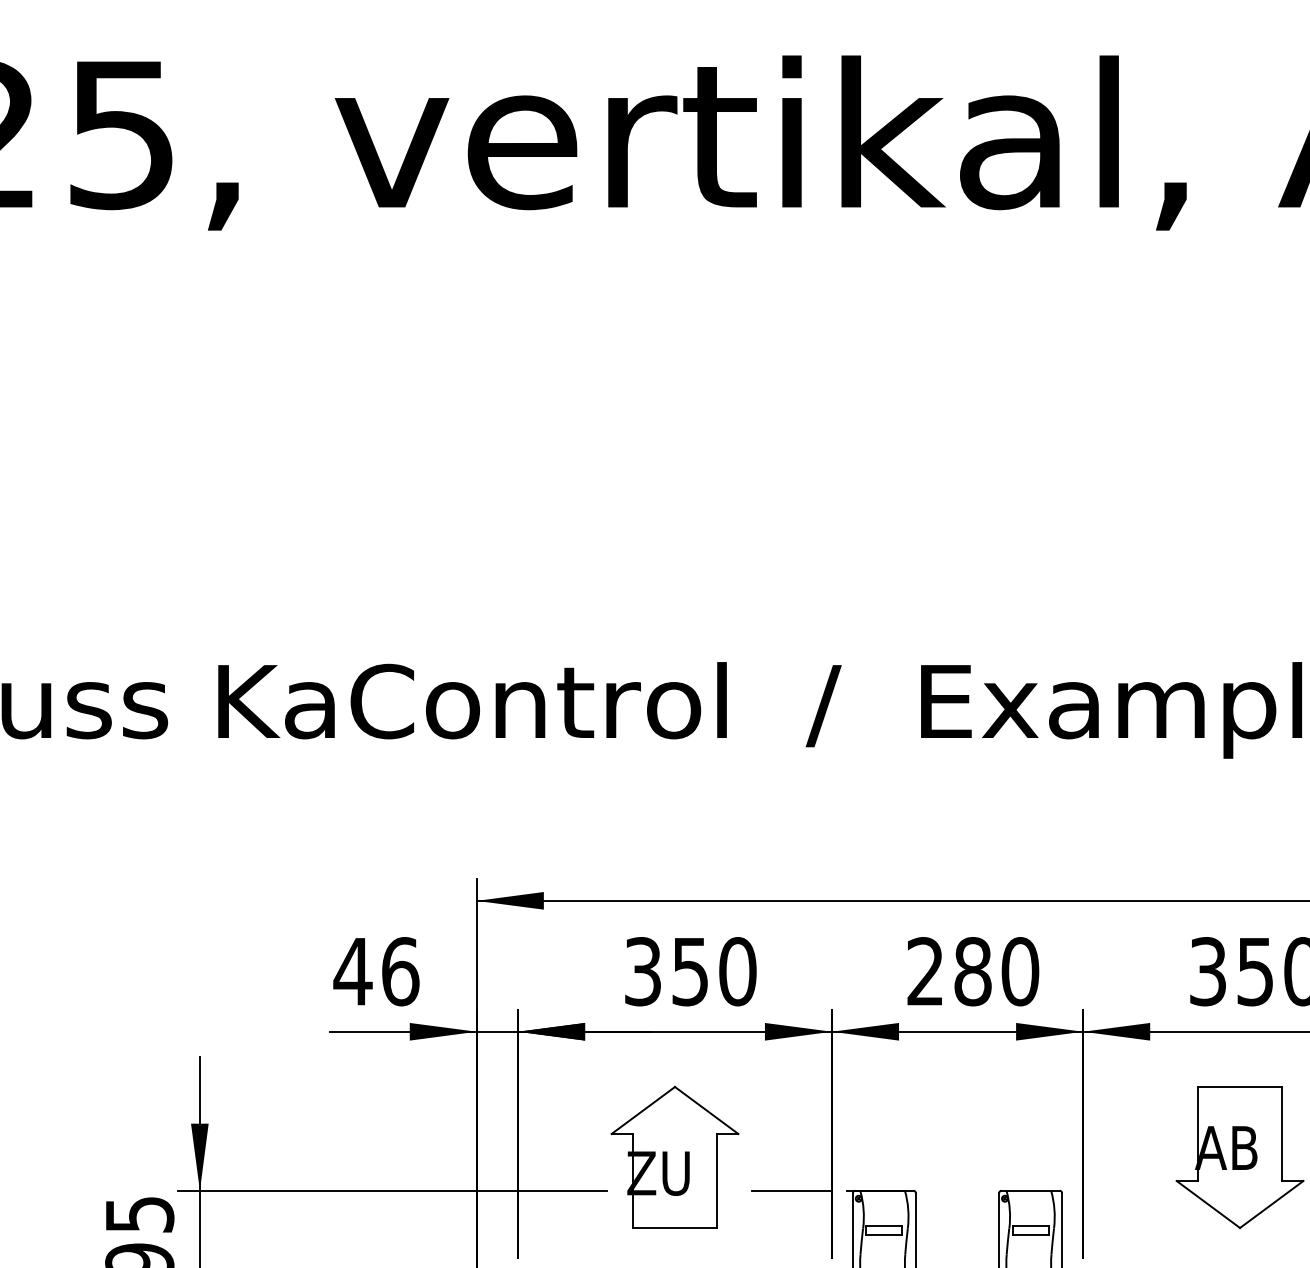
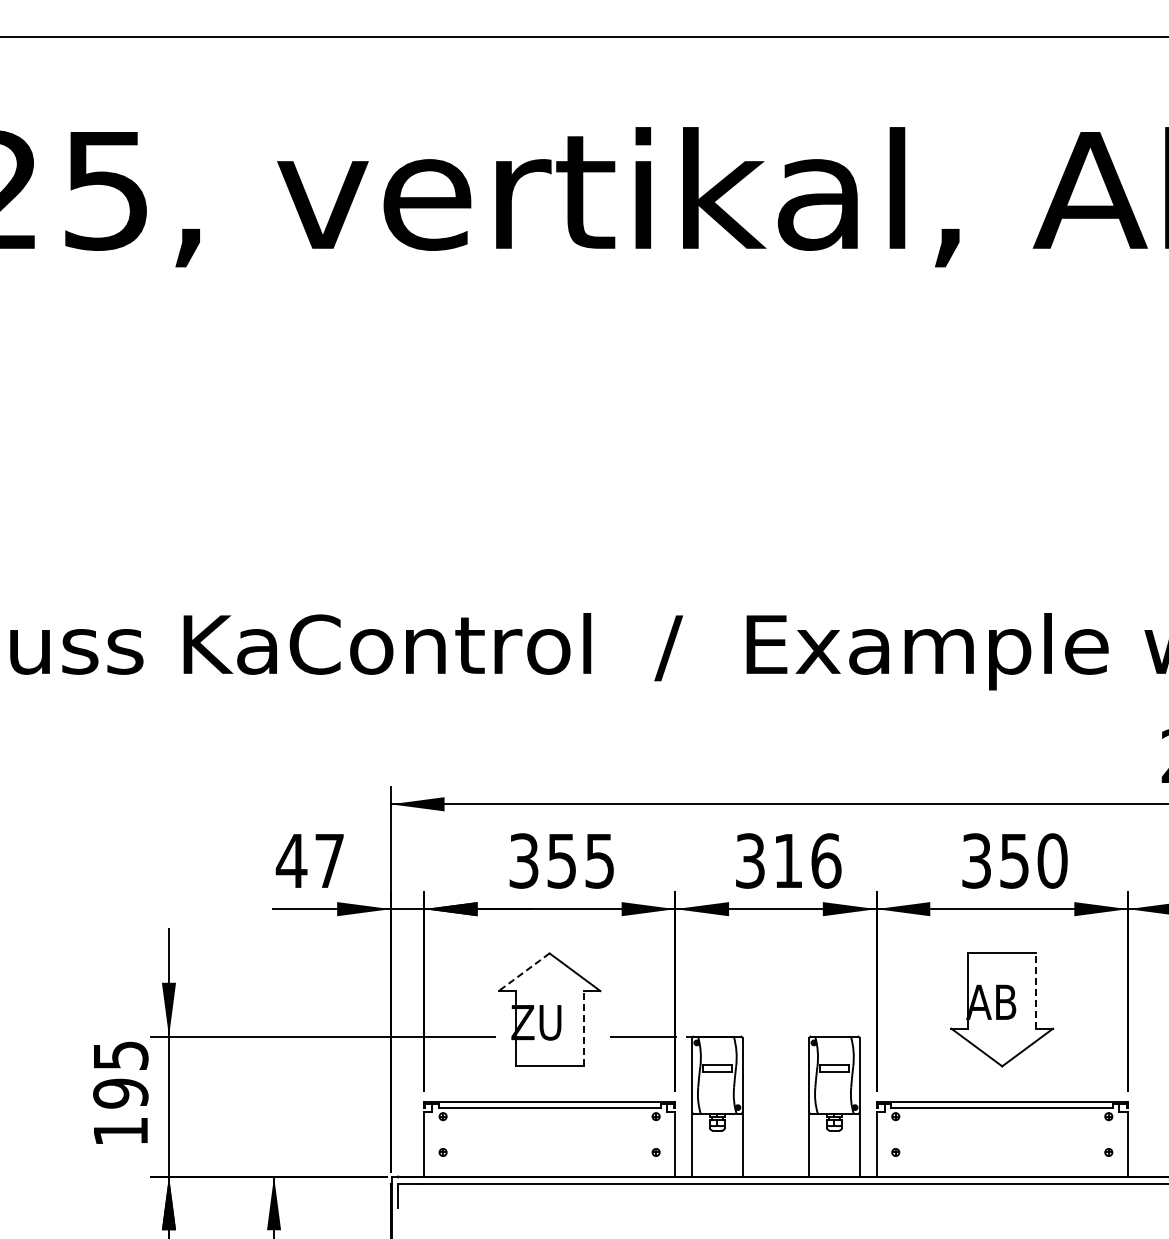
text: (400, 971) -> (329, 860), 46 -> 47
text: (737, 971) -> (599, 860), 350 -> 355
text: (973, 971) -> (788, 860), 280 -> 316
line: (643, 1110) -> (524, 972), solid -> dashed
line: (1282, 1134) -> (1036, 991), solid -> dashed
line: (717, 1180) -> (583, 1028), solid -> dashed

